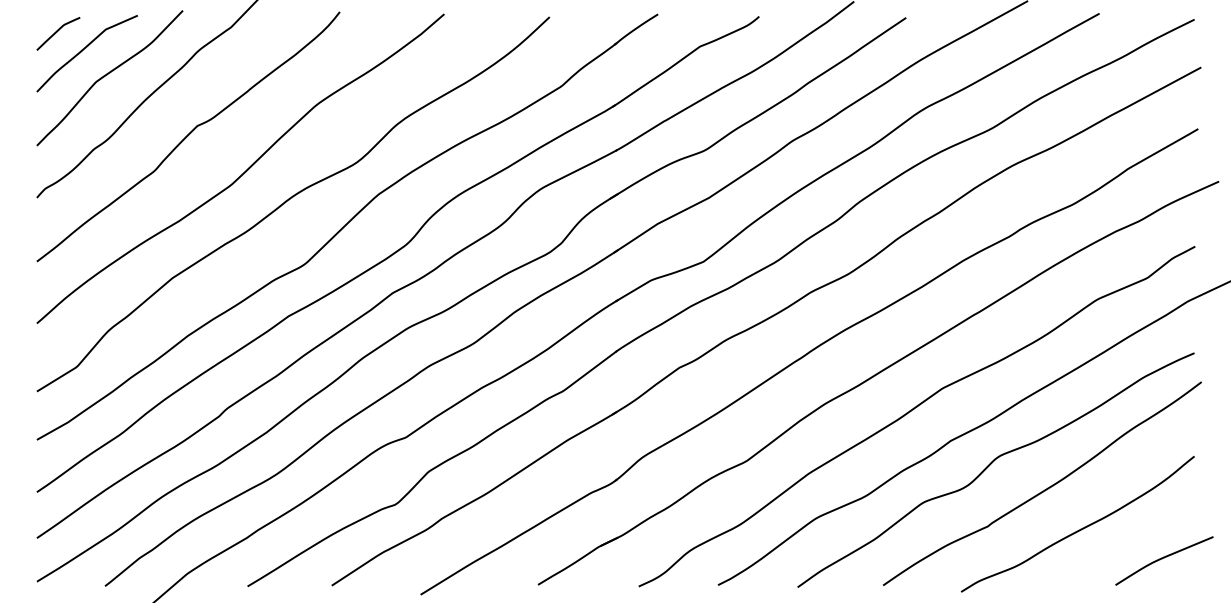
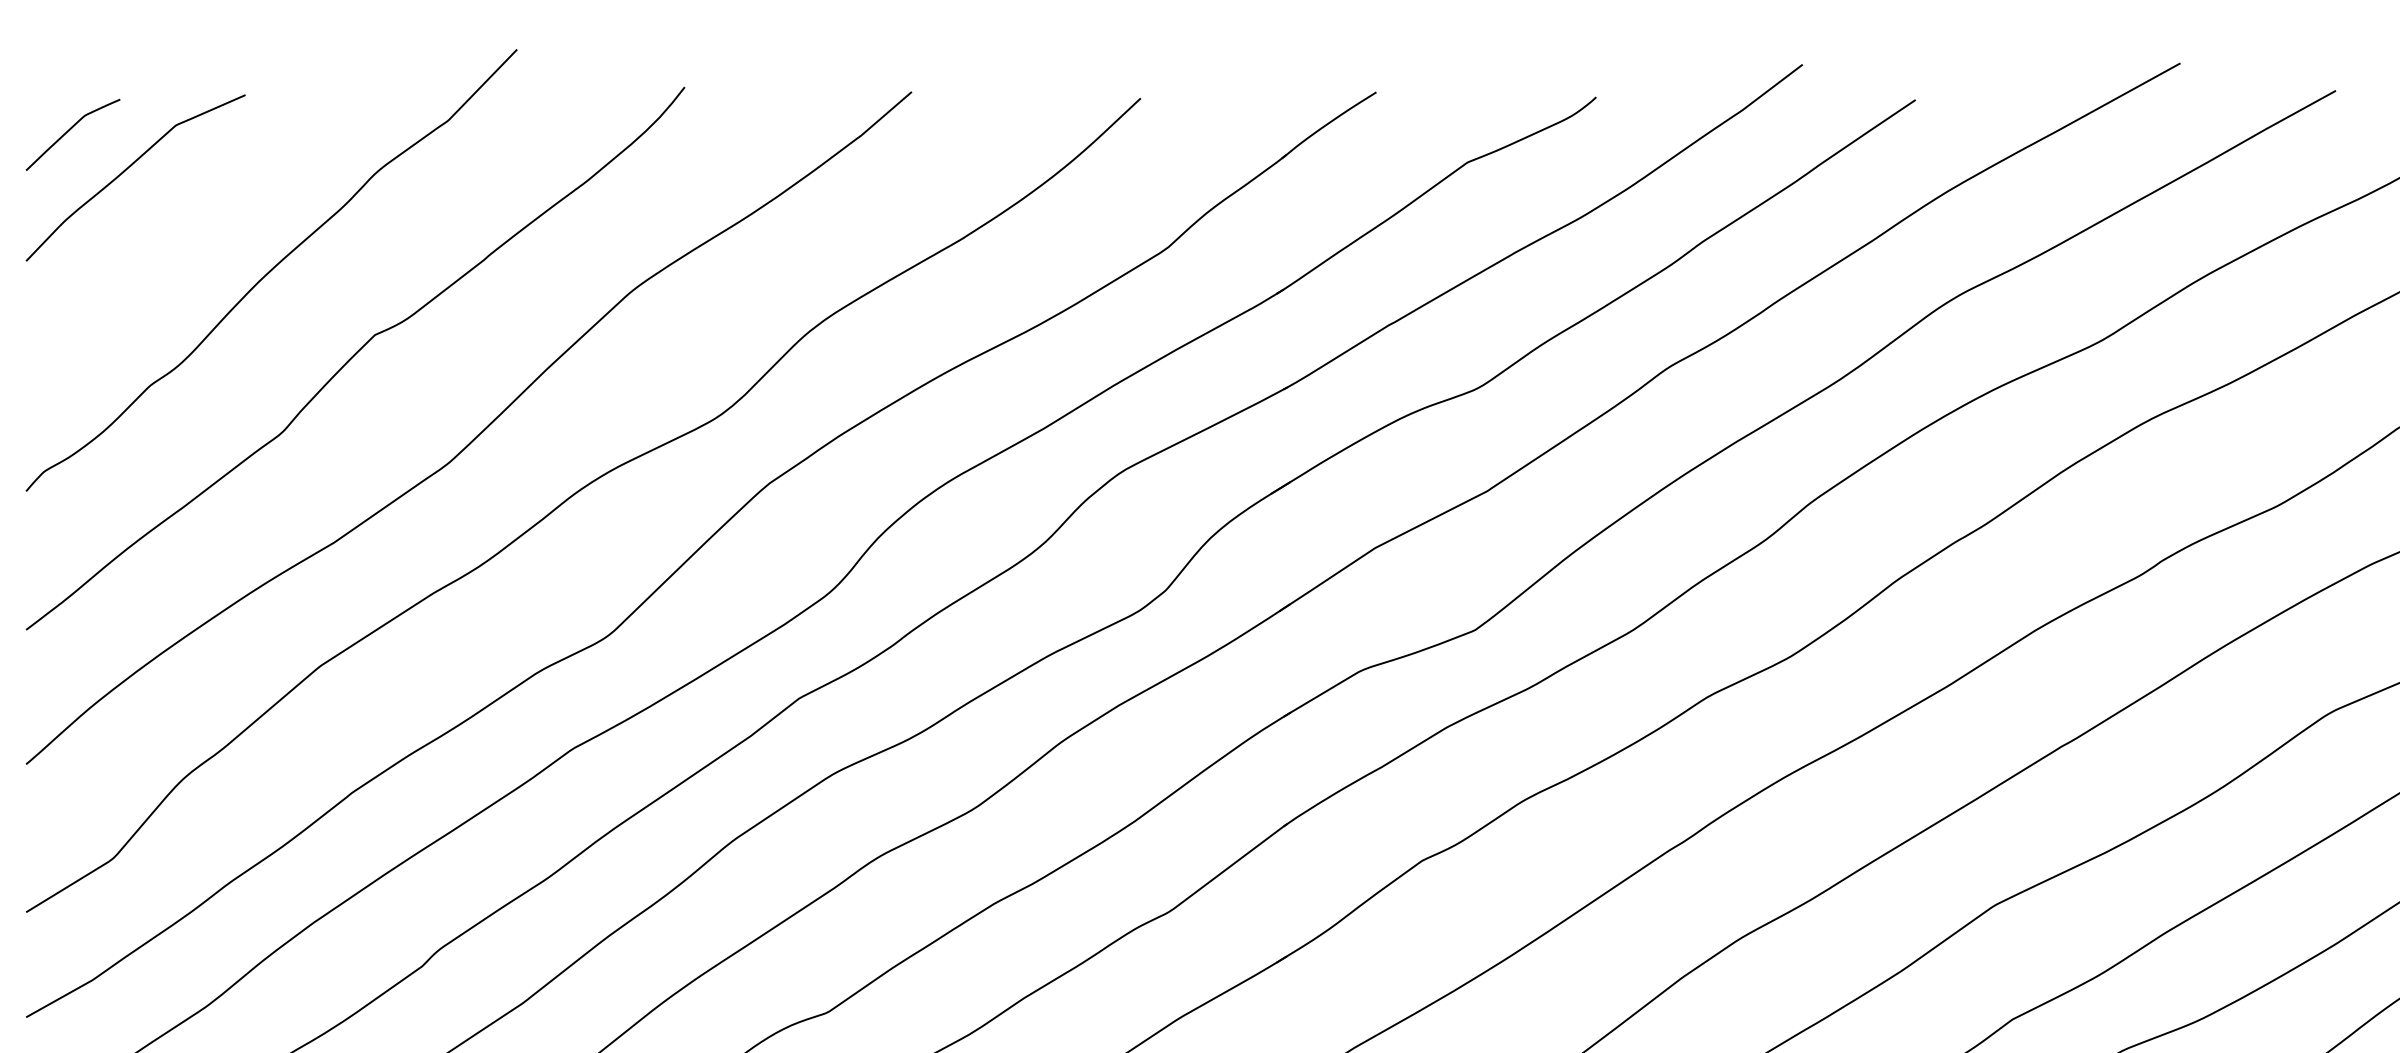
curve: (107, 75) -> (179, 225), removed

